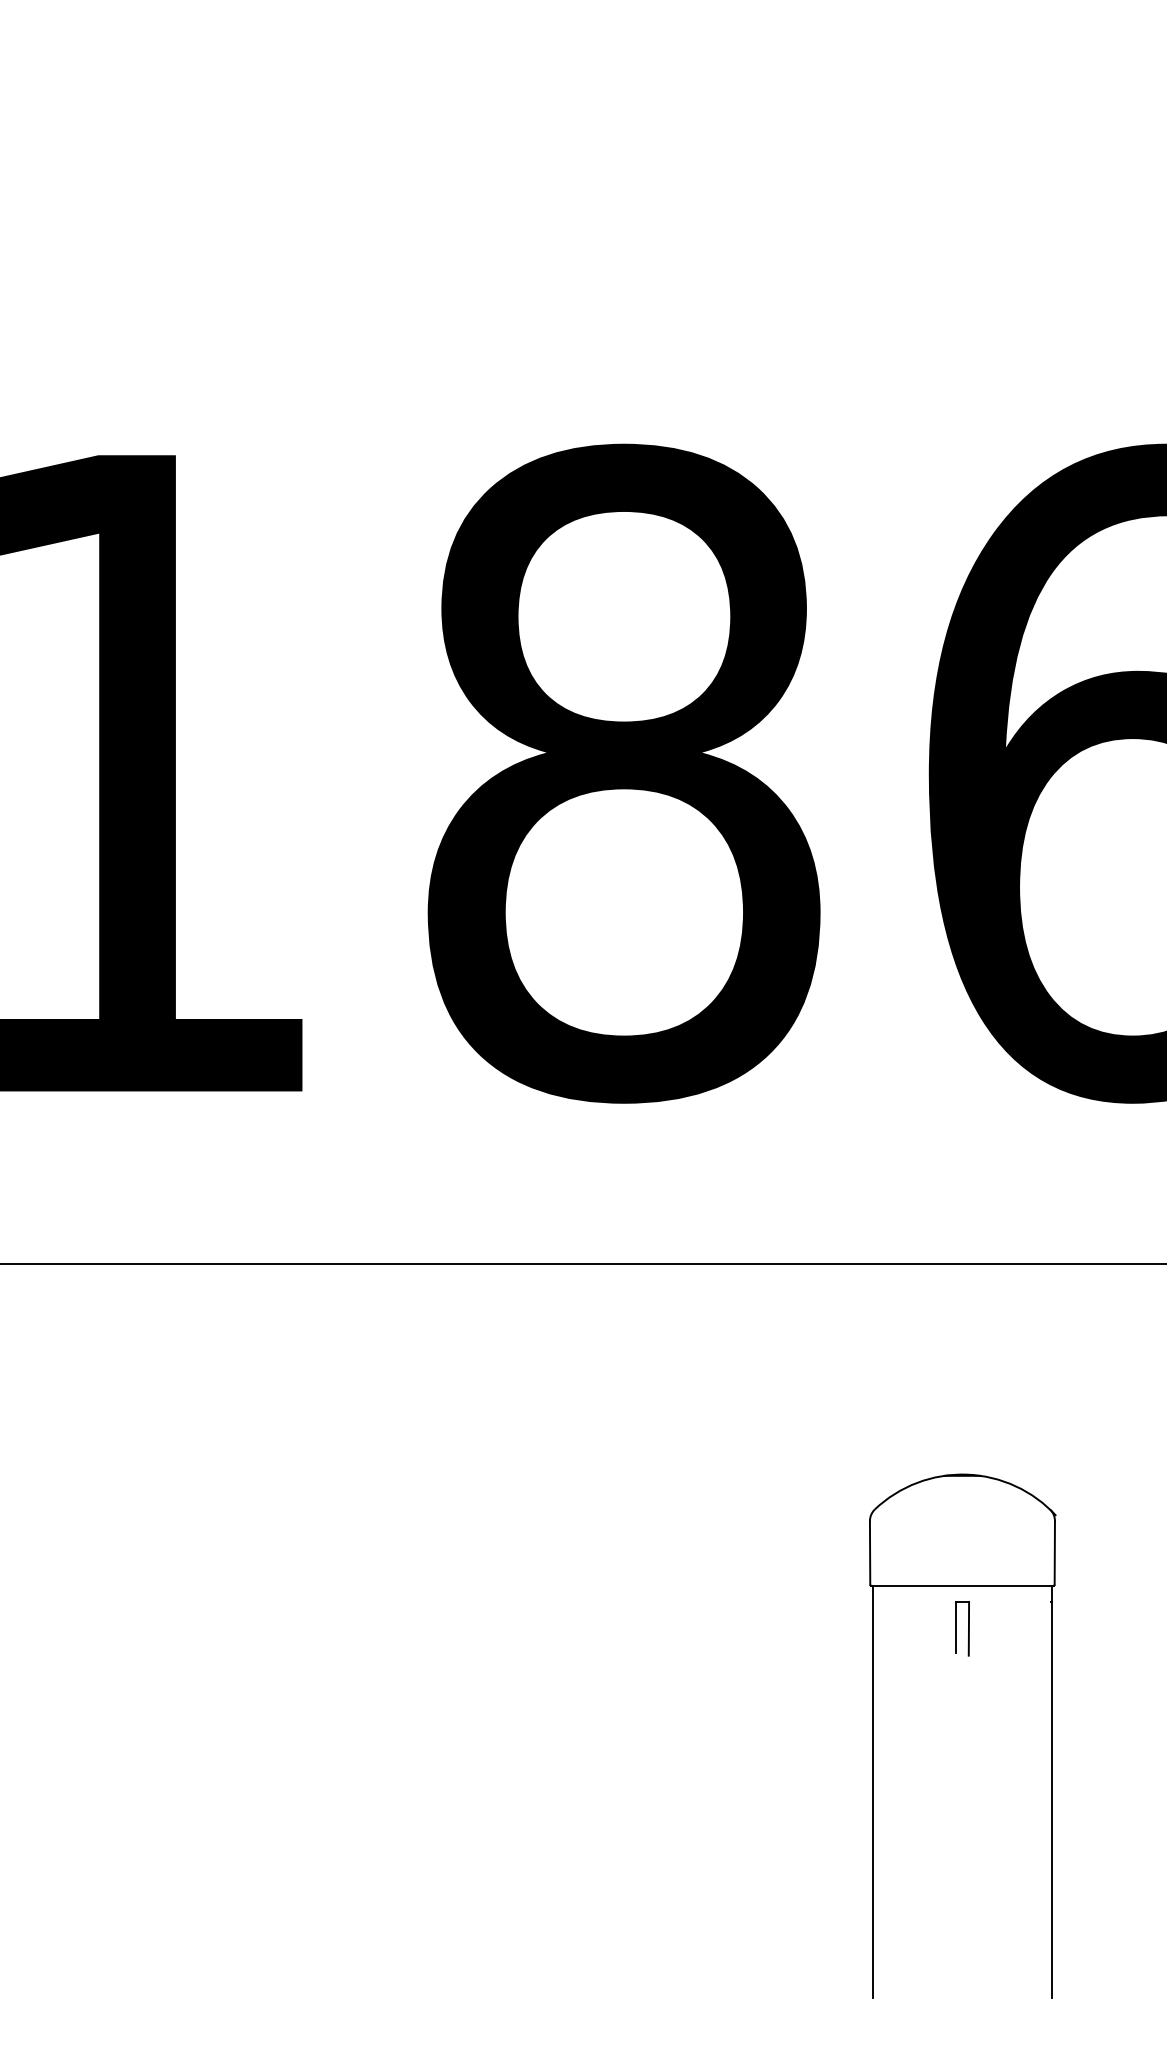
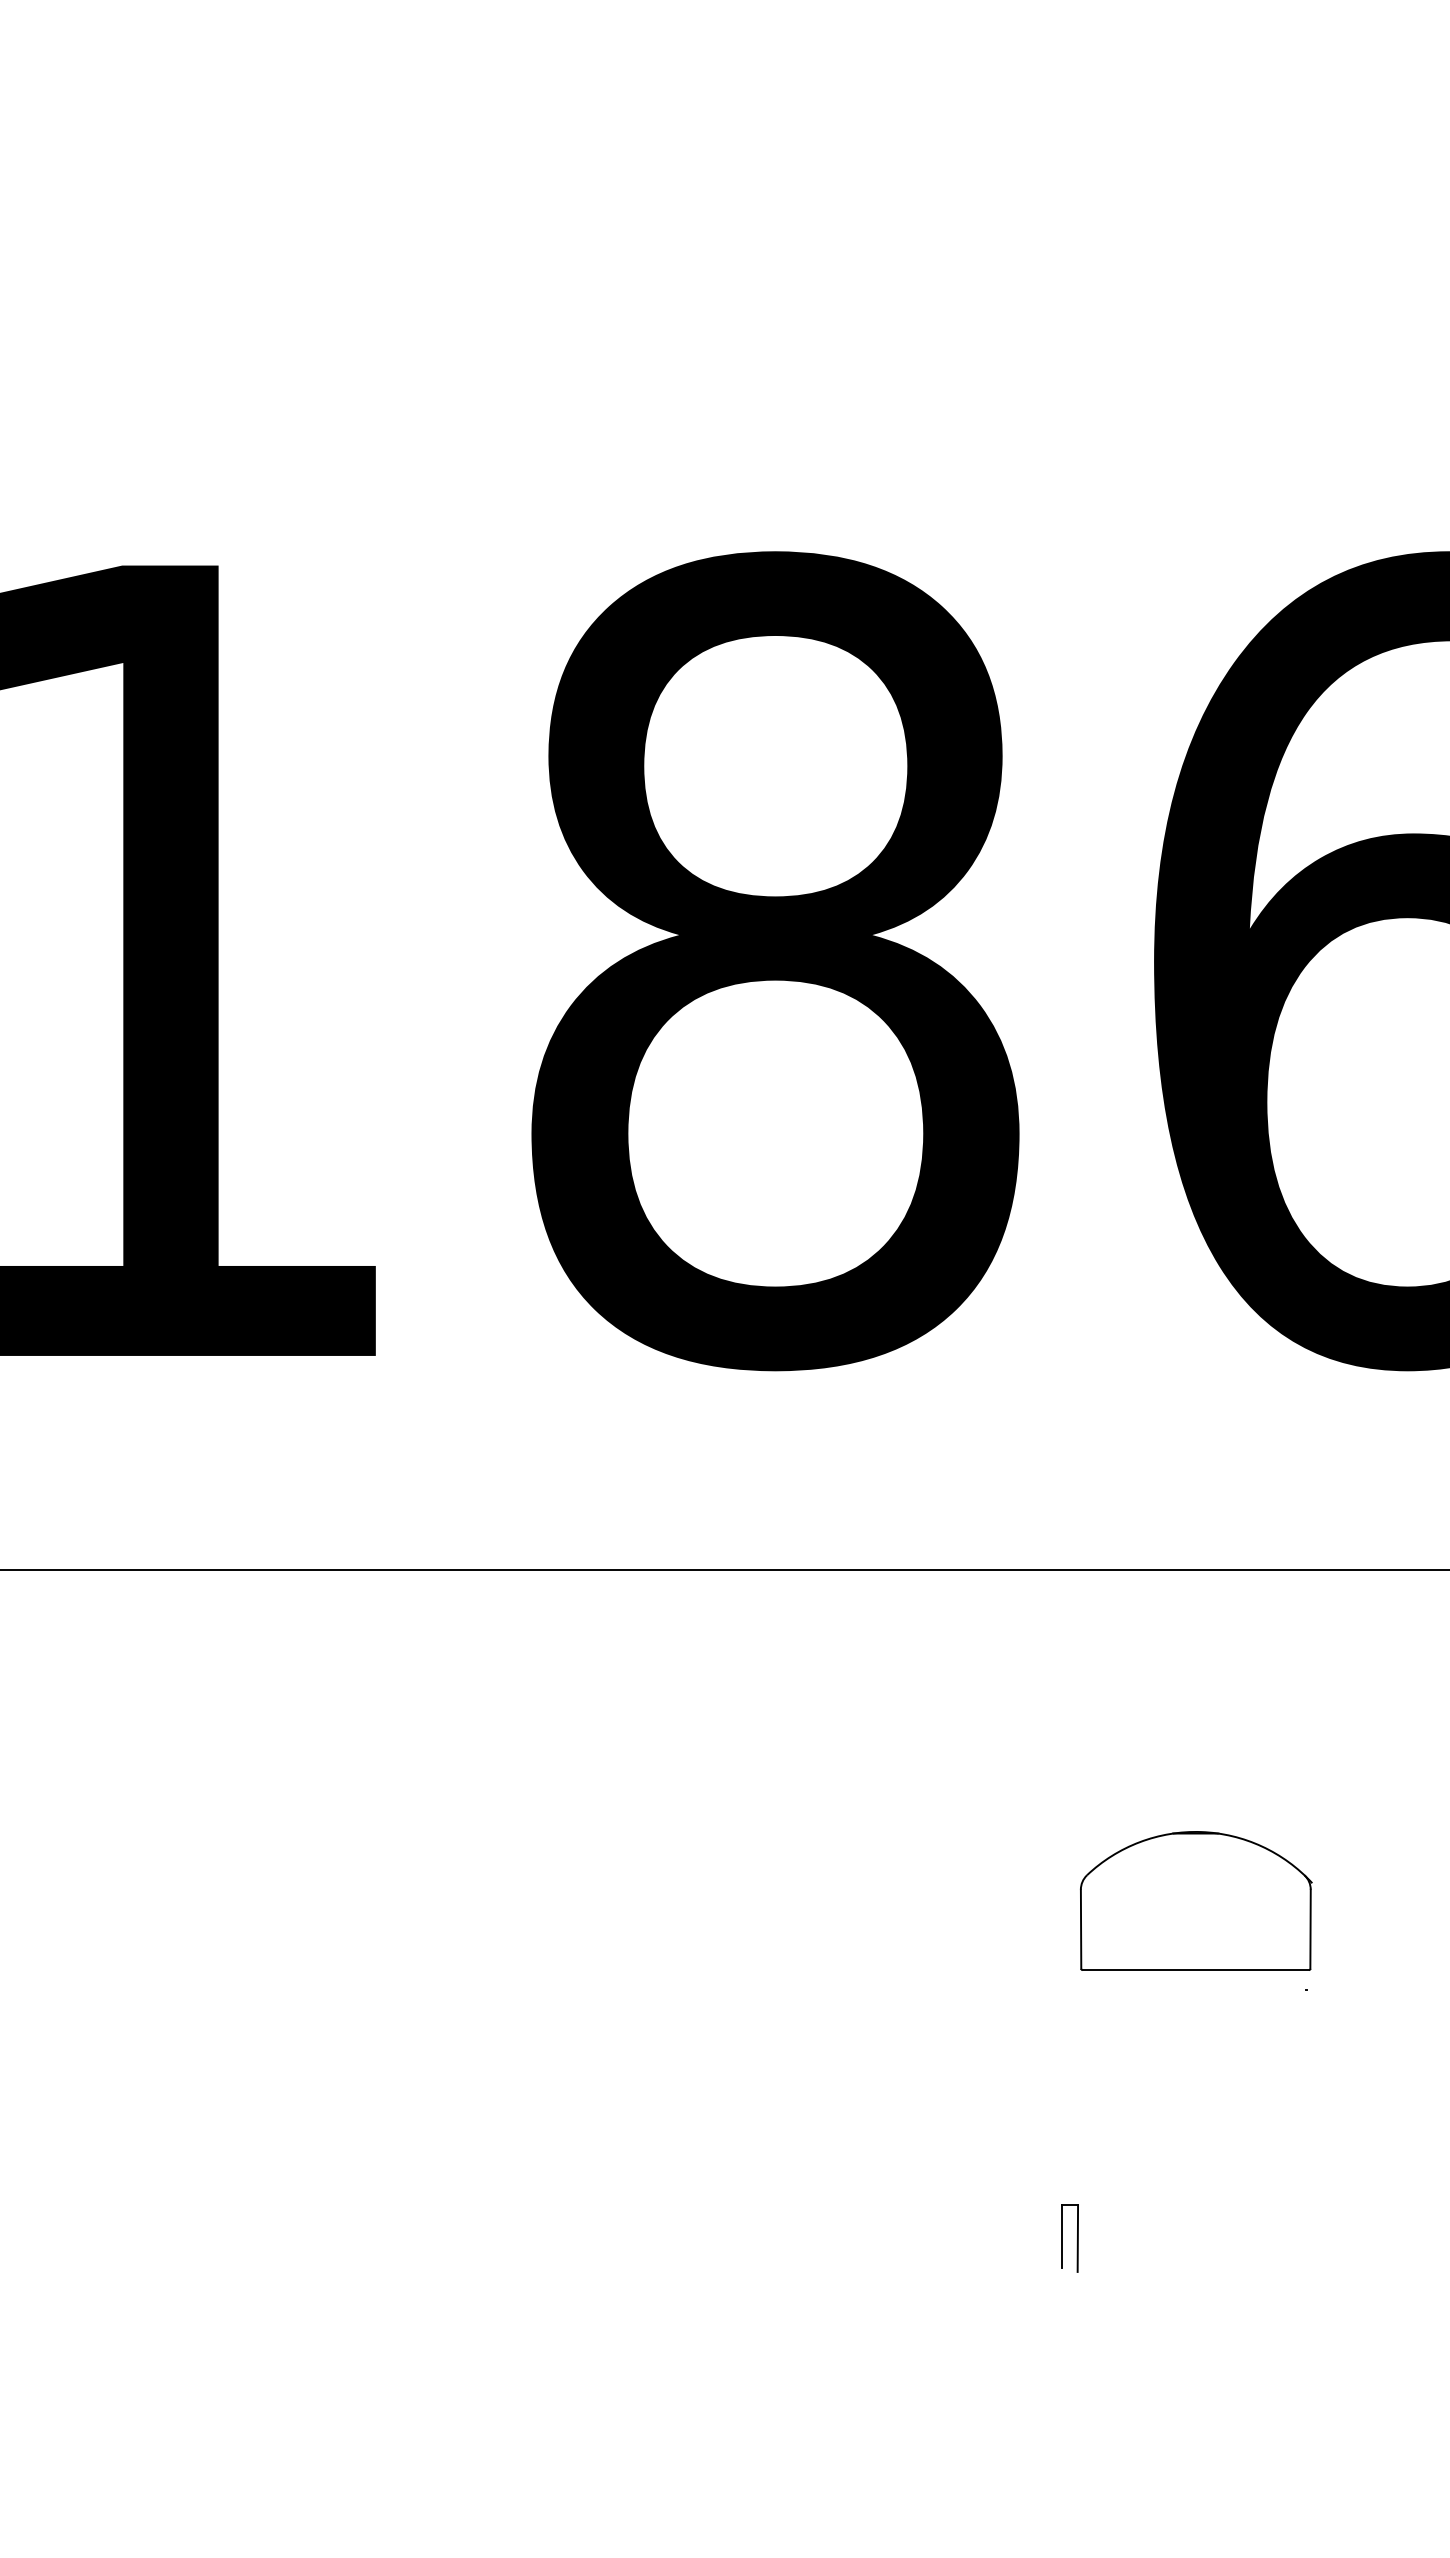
part: (956, 1628) -> (1062, 2238), moved
line: (872, 1791) -> (1084, 2225), removed
line: (1051, 1791) -> (1306, 2225), removed

